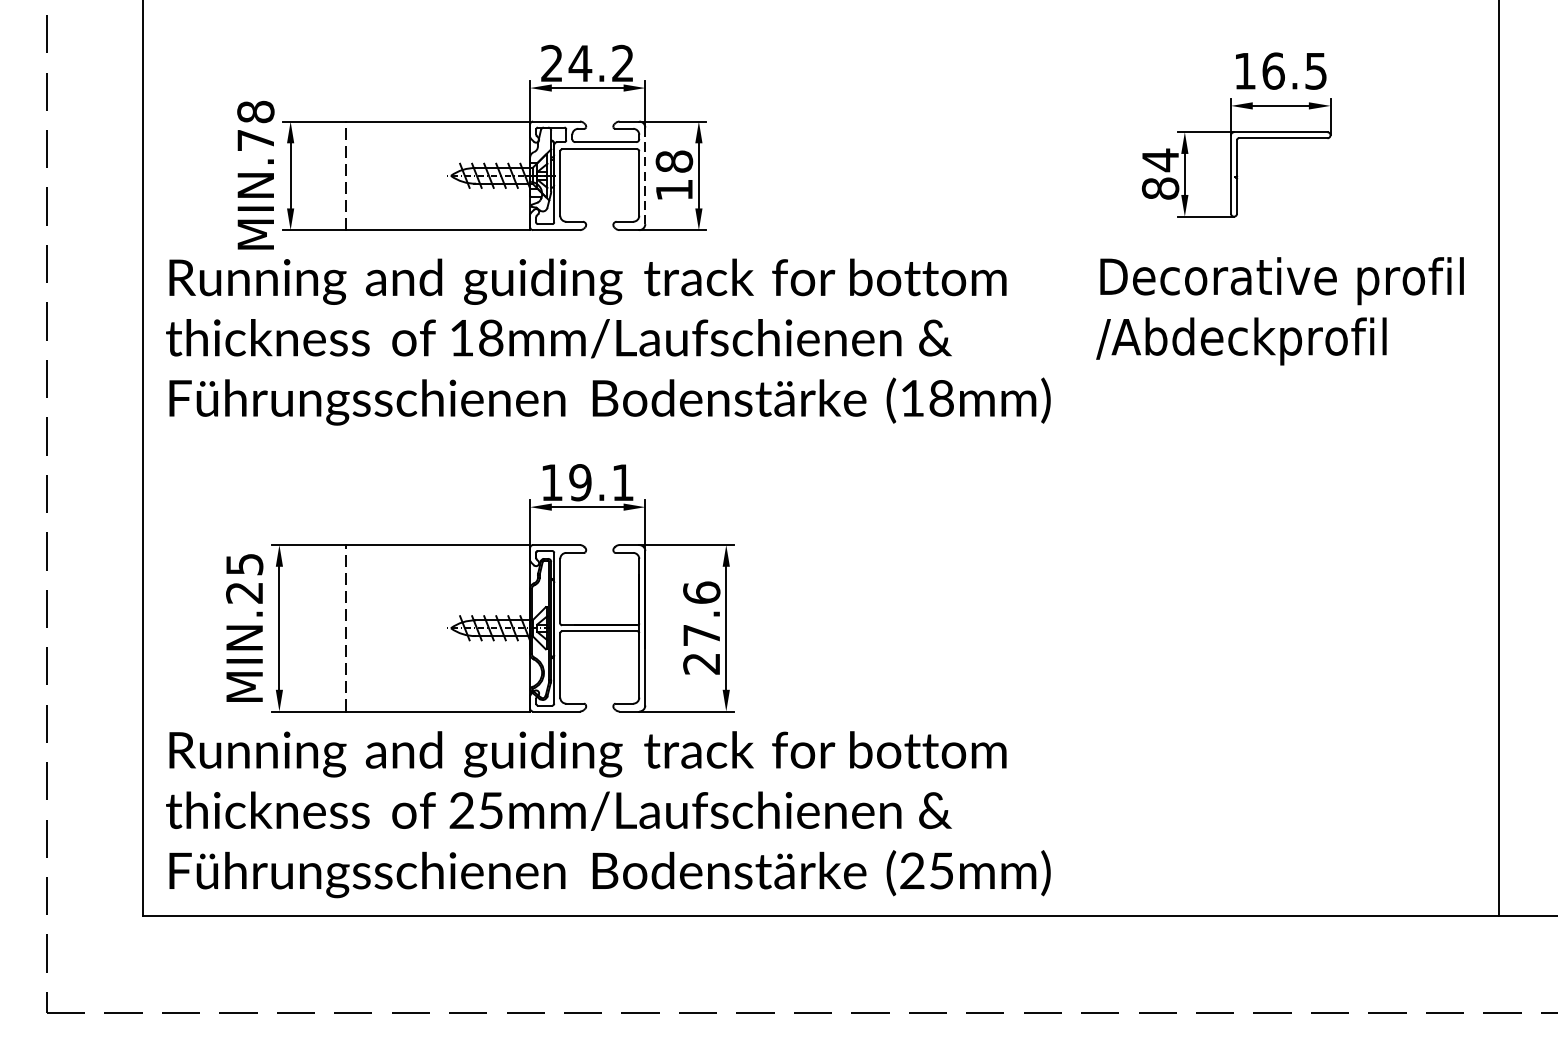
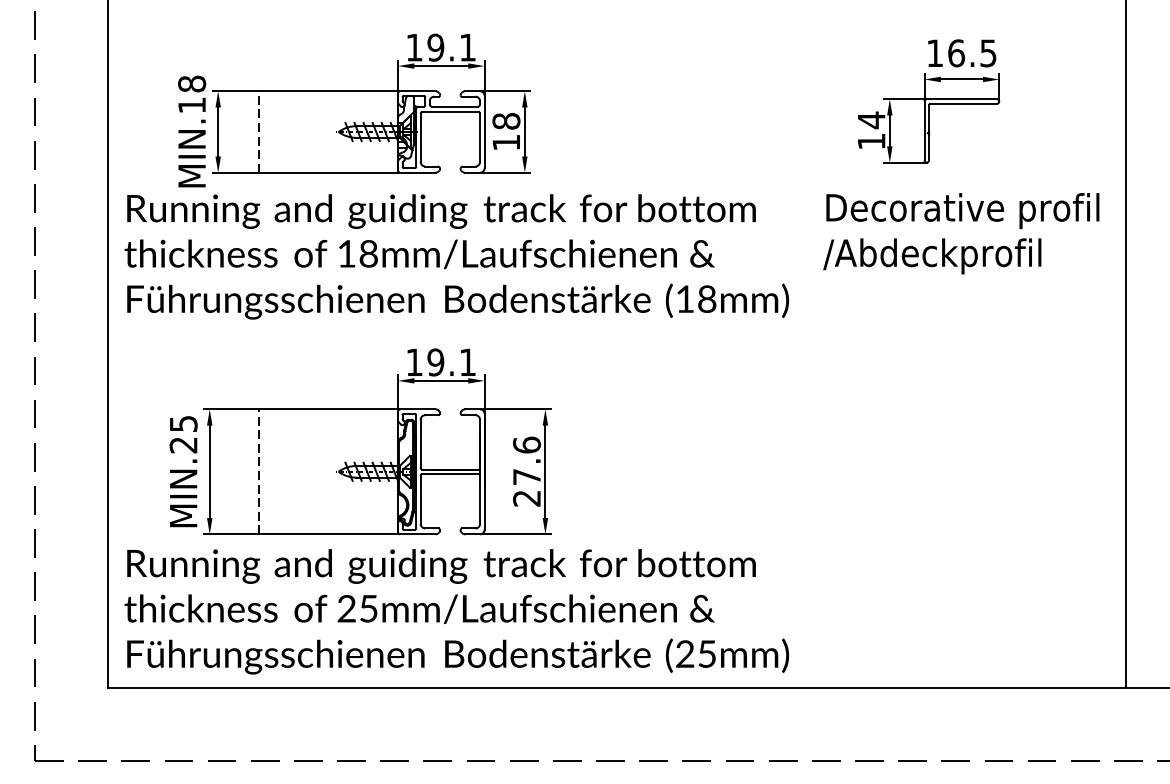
text: (586, 63) -> (440, 47), 24.2 -> 19.1
text: (255, 140) -> (191, 105), MIN.78 -> MIN.18
line: (645, 176) -> (484, 132), dashed -> solid
text: (1160, 188) -> (871, 141), 84 -> 14

